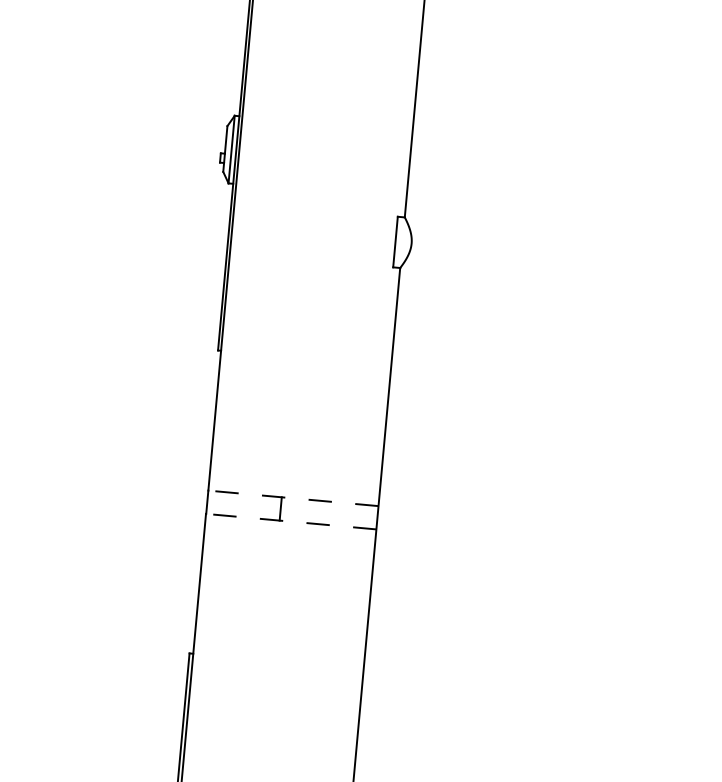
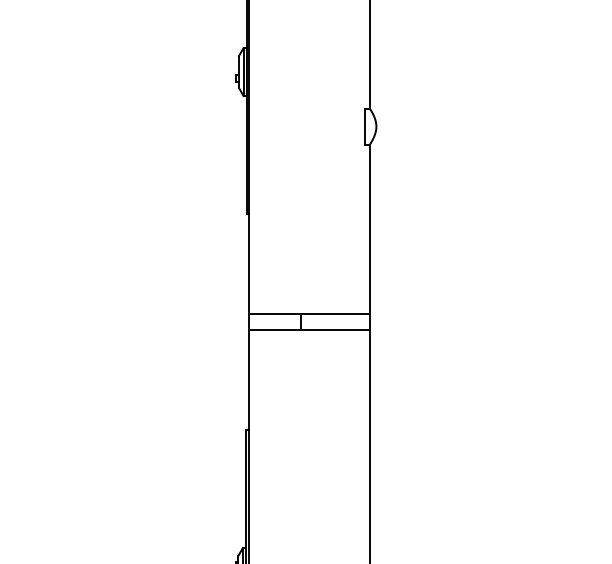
line: (293, 498) -> (309, 313), dashed -> solid
line: (291, 521) -> (309, 330), dashed -> solid

